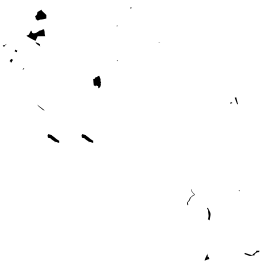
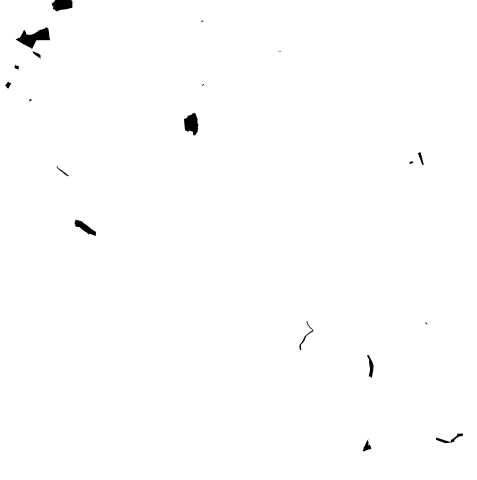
part: (35, 37) -> (32, 42), moved
part: (96, 81) -> (190, 123), moved
part: (87, 138) -> (147, 227), removed
part: (190, 196) -> (305, 334), moved

